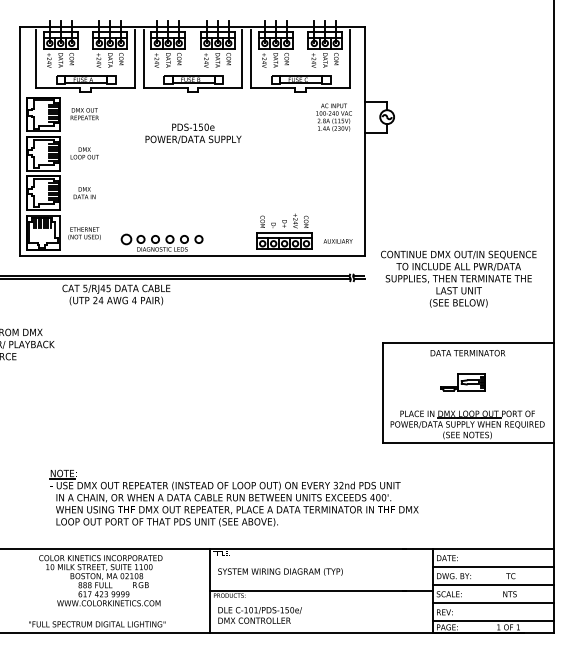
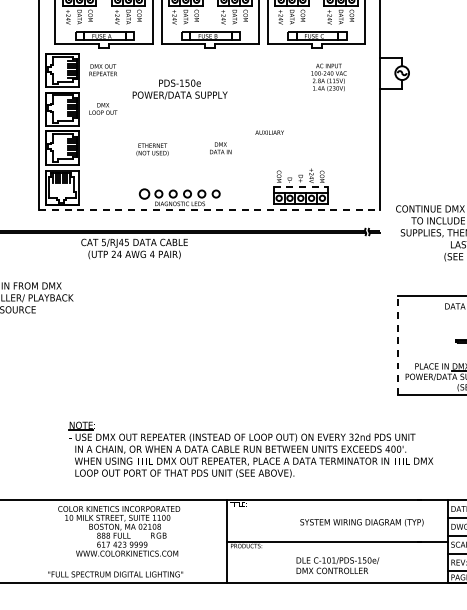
text: (333, 117) -> (328, 77), moved
text: (193, 133) -> (180, 89), moved
text: (84, 193) -> (220, 148), moved
line: (285, 232) -> (301, 187), solid -> dashed
text: (84, 233) -> (152, 149), moved
text: (337, 241) -> (269, 132), moved
line: (192, 256) -> (209, 210), solid -> dashed
line: (382, 392) -> (397, 345), solid -> dashed
text: (280, 571) -> (361, 522), moved
text: (259, 615) -> (337, 565), moved

